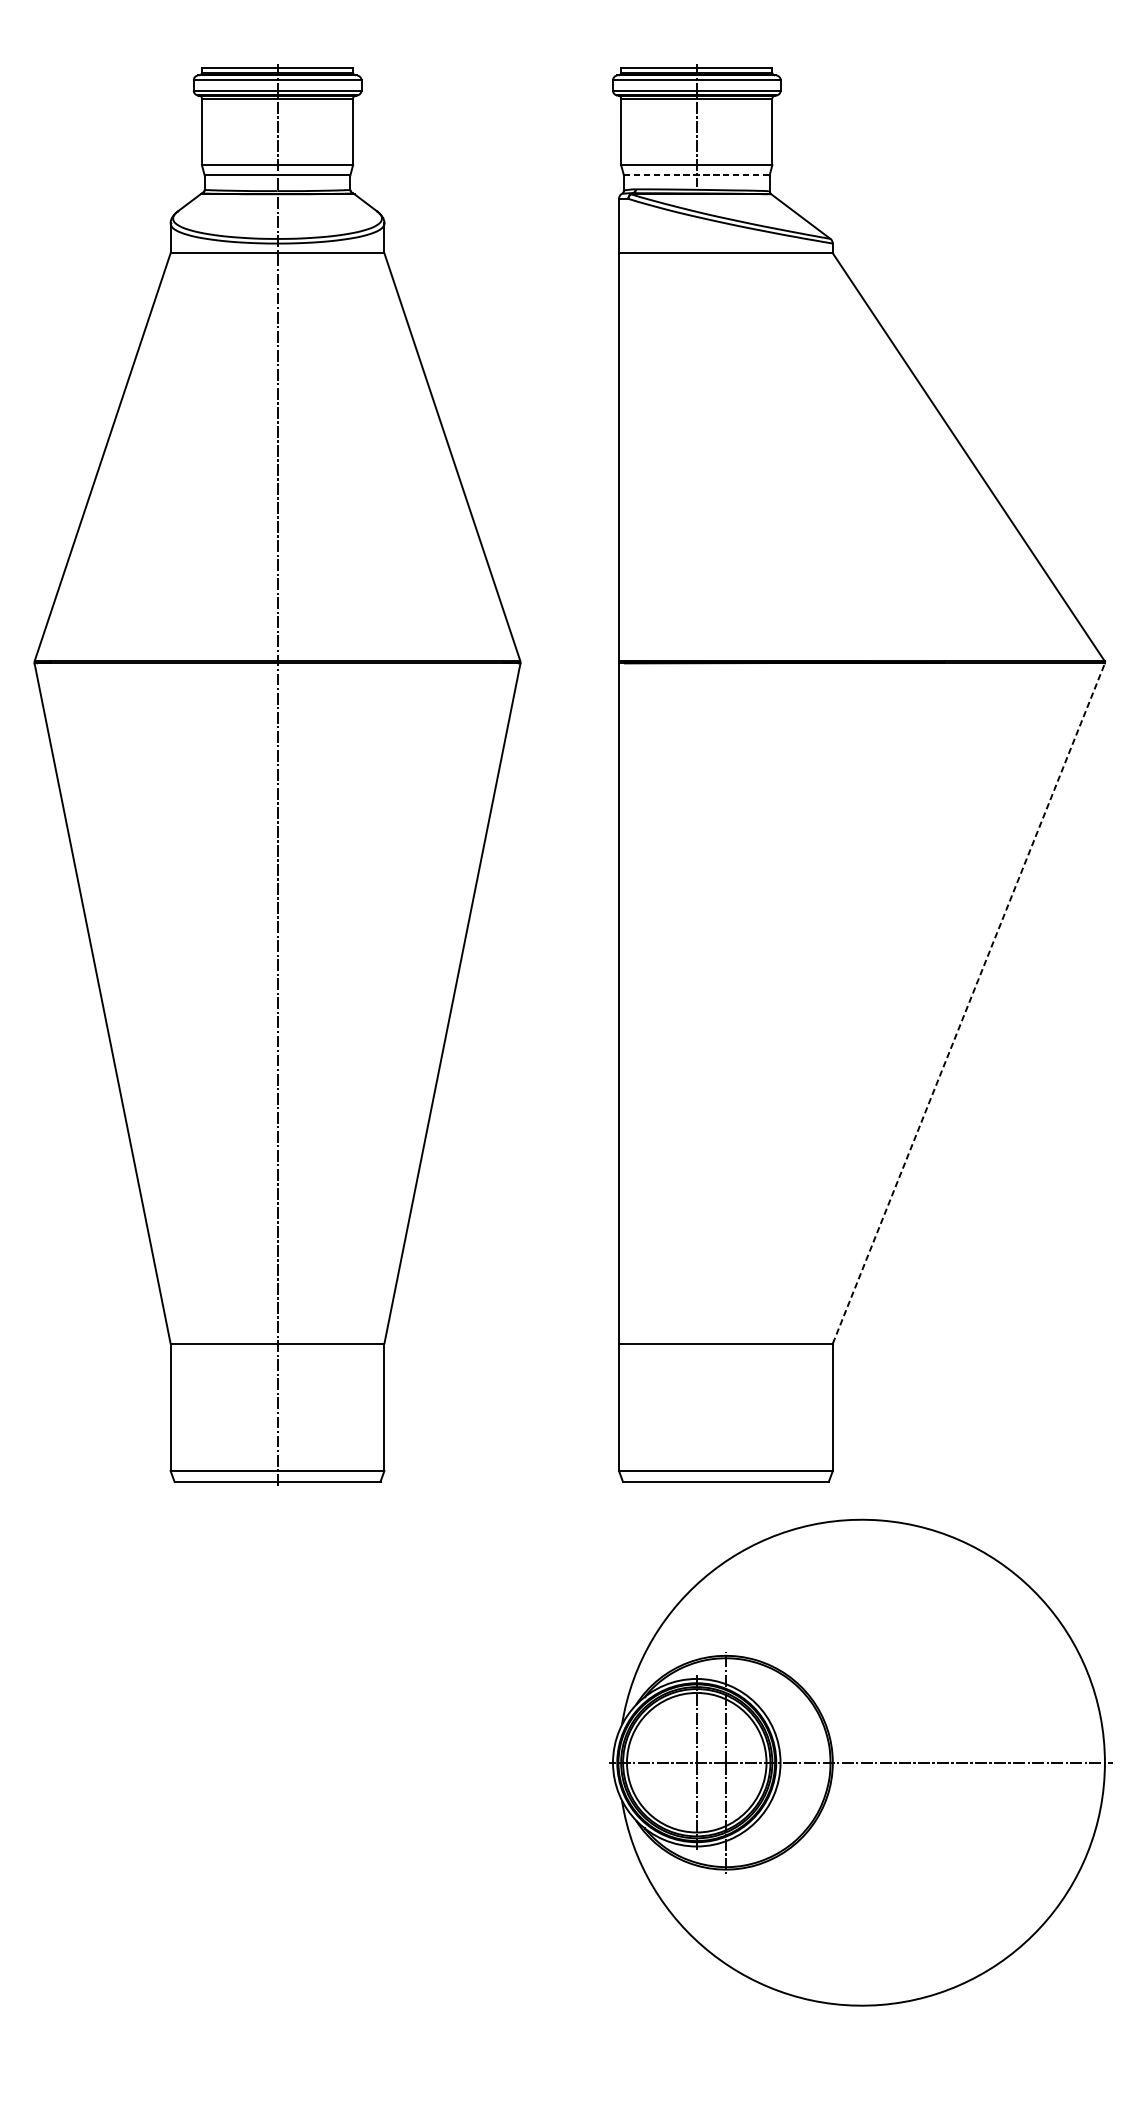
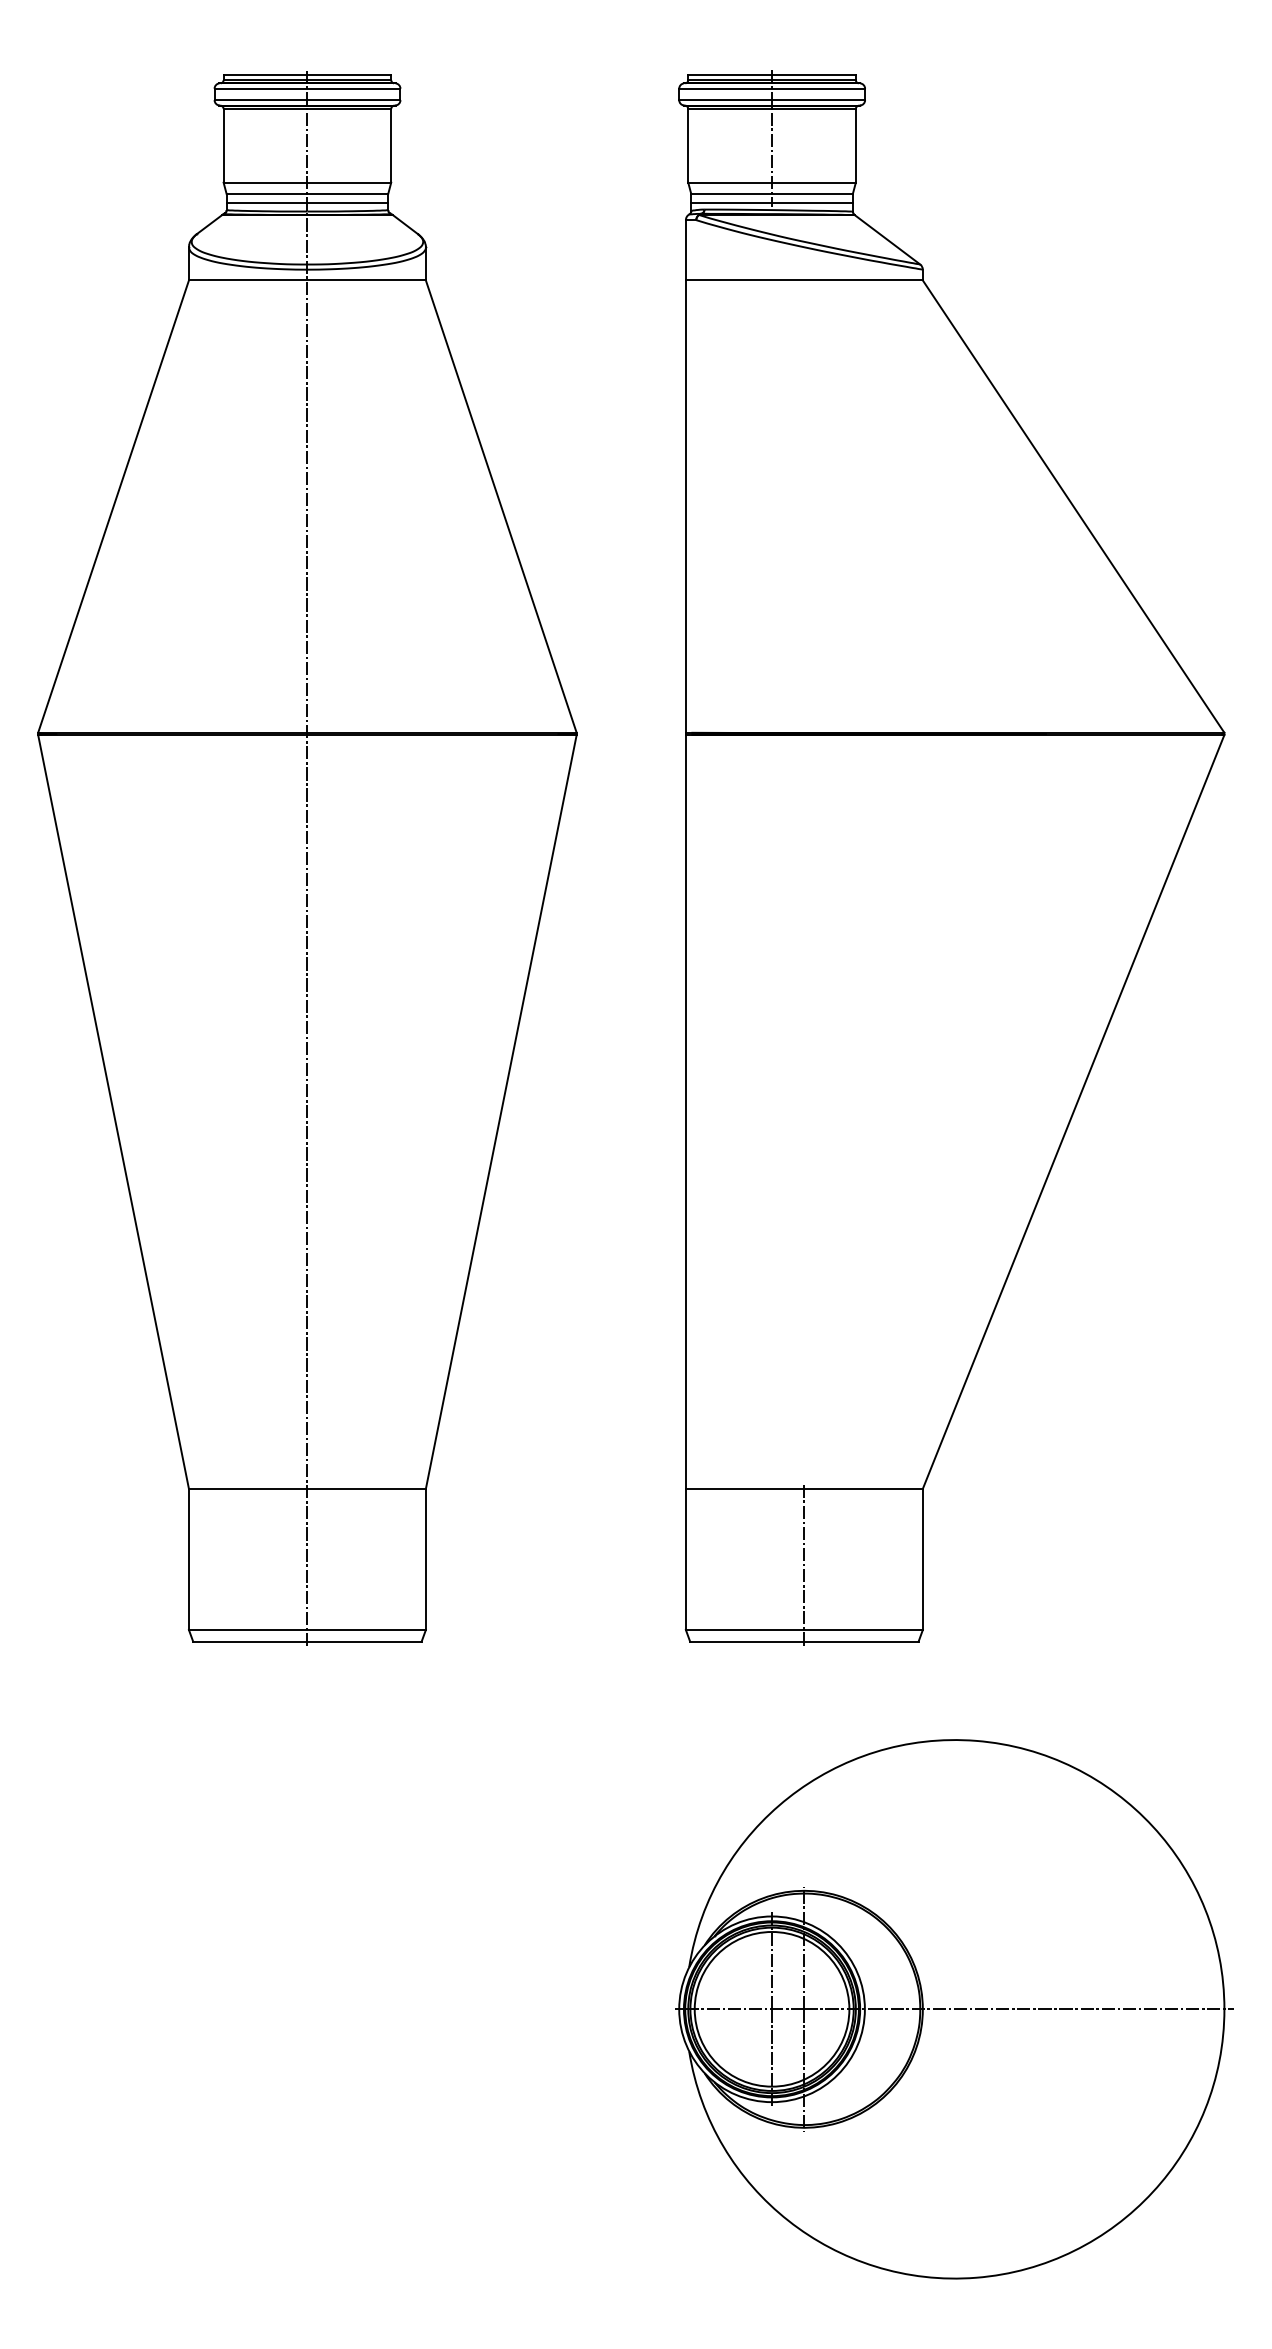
line: (697, 175) -> (772, 194), dashed -> solid
line: (277, 182) -> (307, 202), added
line: (696, 182) -> (771, 202), added
line: (968, 1003) -> (1073, 1111), dashed -> solid
line: (726, 1412) -> (804, 1565), added
part: (861, 1762) -> (954, 2009), moved

